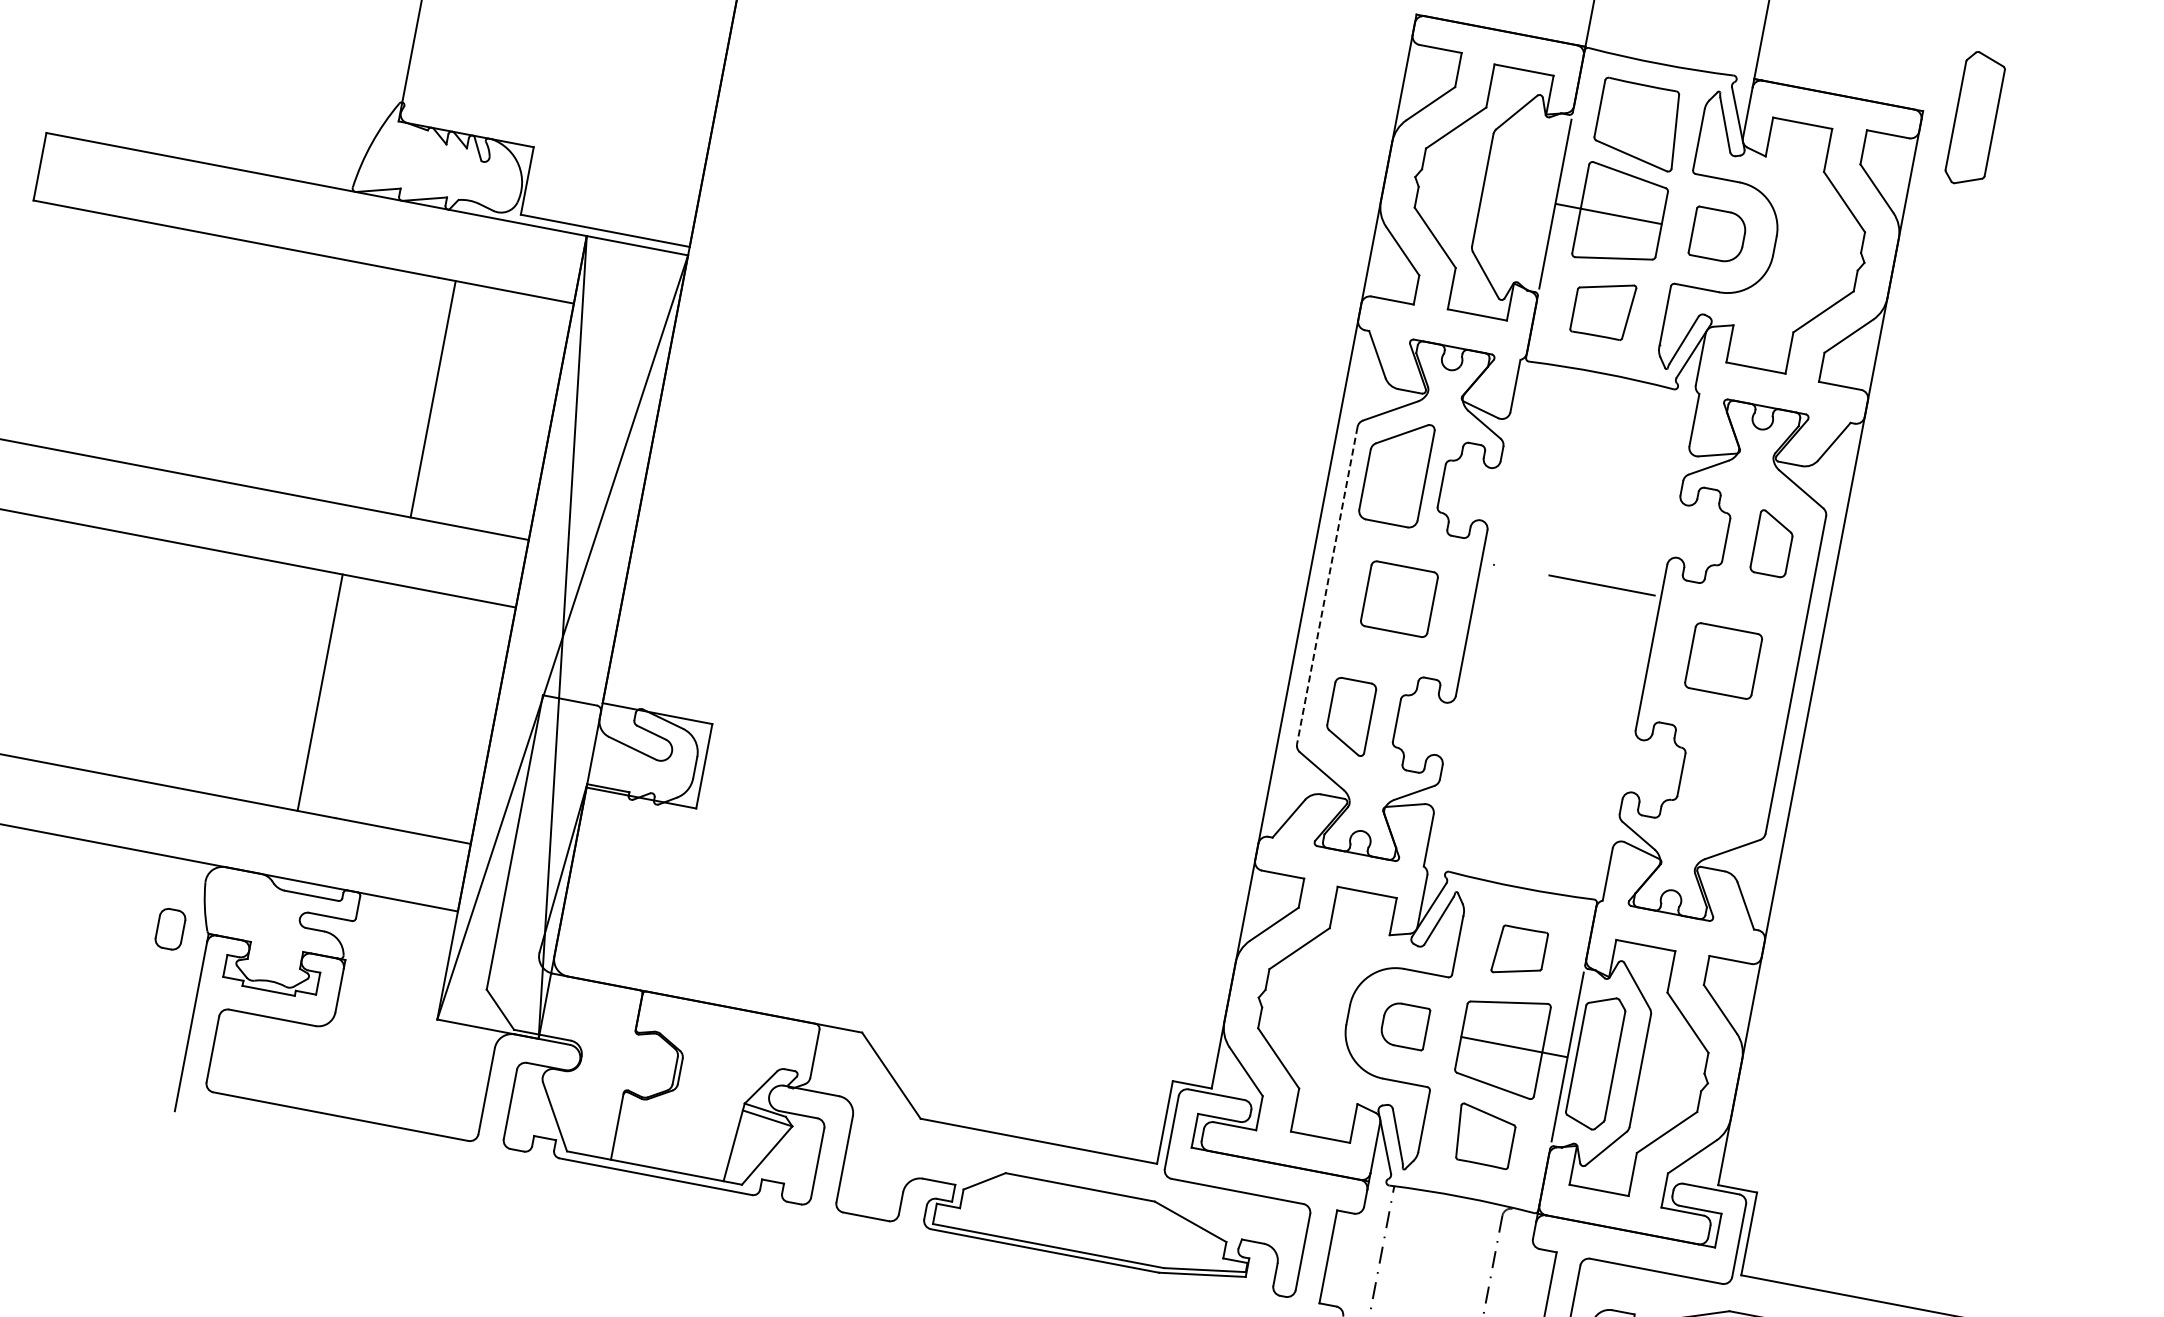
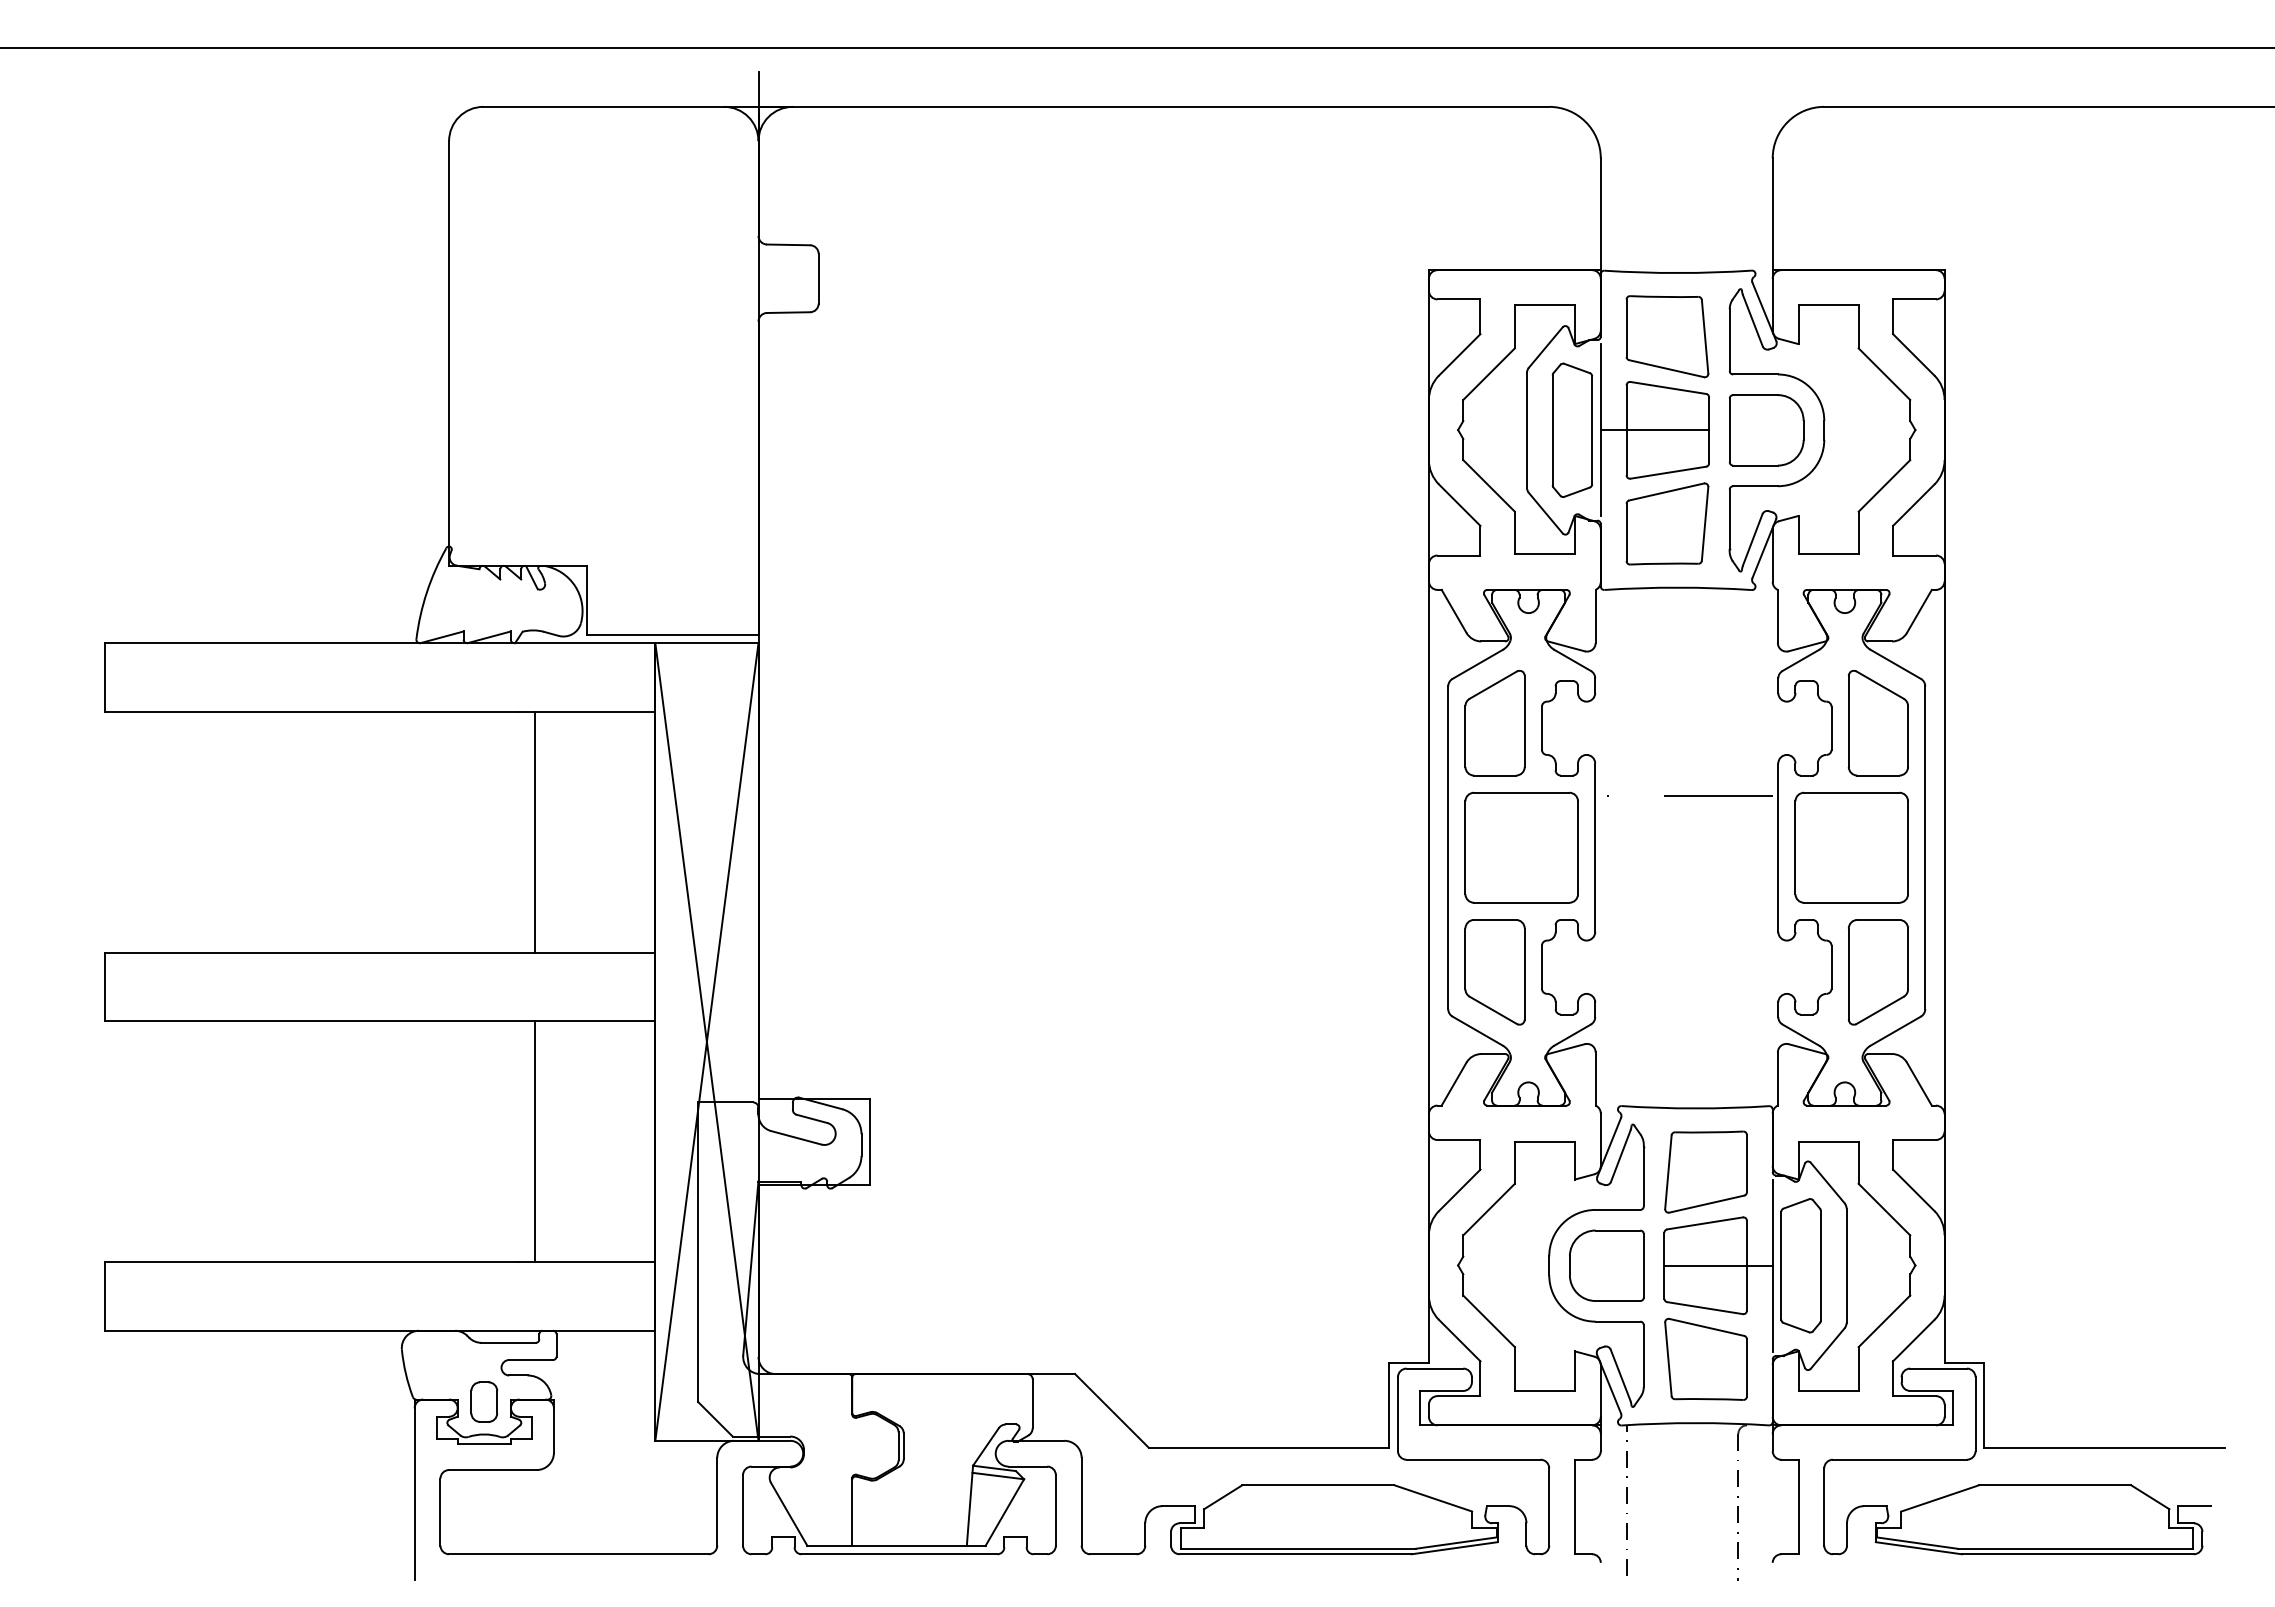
part: (1974, 118) -> (1571, 429), moved
part: (1718, 235) -> (1766, 430), size x1.43
part: (1603, 308) -> (1667, 523), size x1.43
part: (1772, 543) -> (1877, 723), size x1.67
line: (1327, 586) -> (1448, 848), dashed -> solid
part: (1399, 599) -> (1521, 847), size x1.67
part: (1723, 660) -> (1851, 847), size x1.67
line: (320, 692) -> (535, 1141), moved
part: (1349, 716) -> (1494, 972), size x1.43
part: (1726, 788) -> (1878, 972), added
part: (170, 928) -> (484, 1401), moved
part: (1519, 951) -> (1705, 1171), size x1.67
part: (1404, 1025) -> (1606, 1265), size x1.67
part: (1484, 1135) -> (1705, 1358), size x1.43

